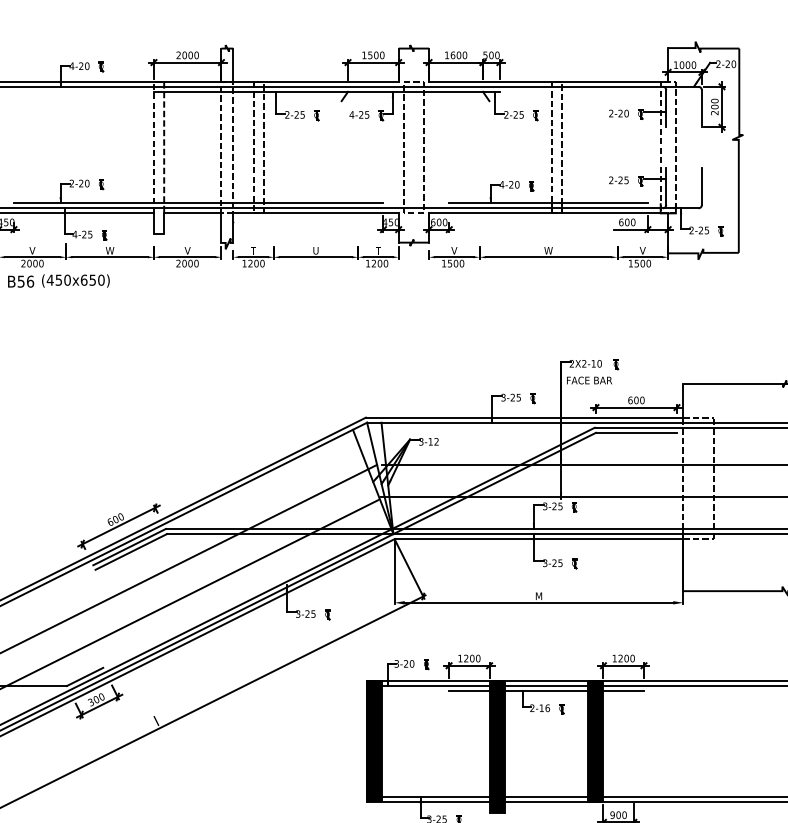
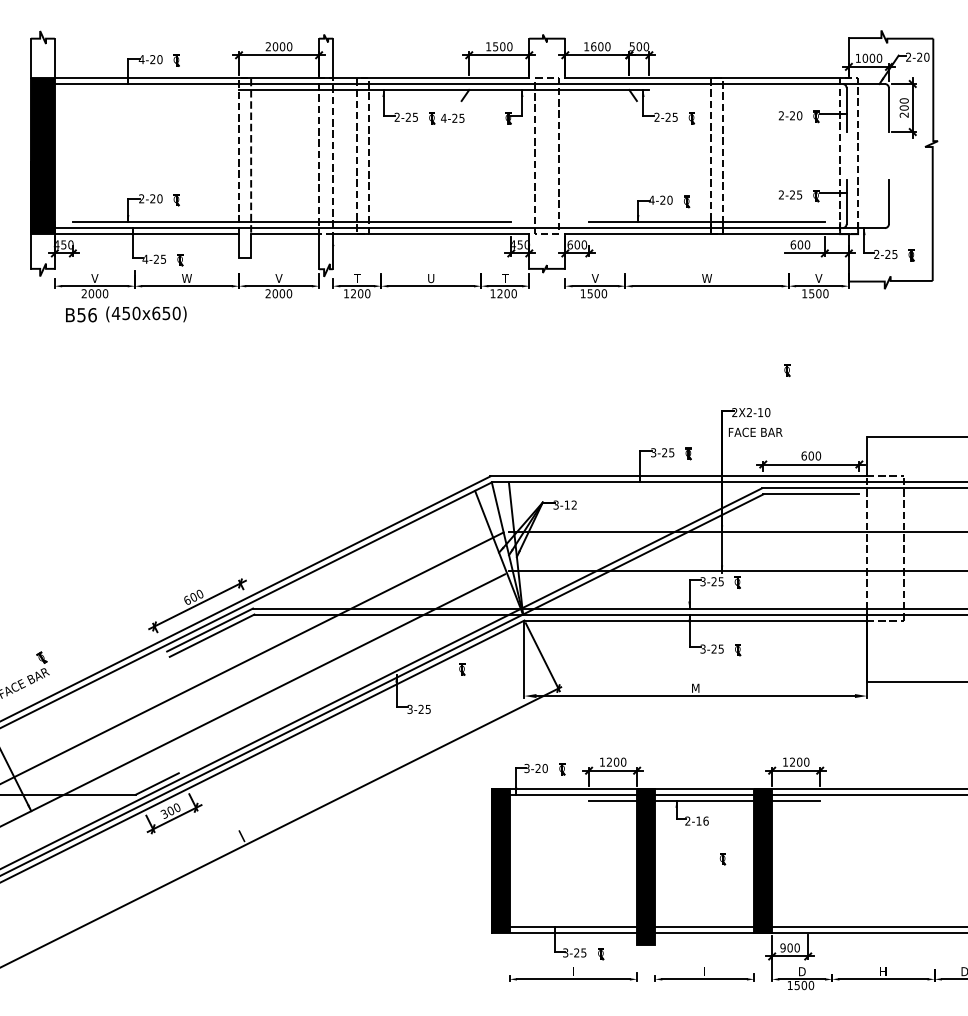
text: (359, 114) -> (452, 117), moved
part: (616, 364) -> (787, 370), moved
part: (328, 614) -> (462, 669), moved
part: (561, 709) -> (722, 859), moved

